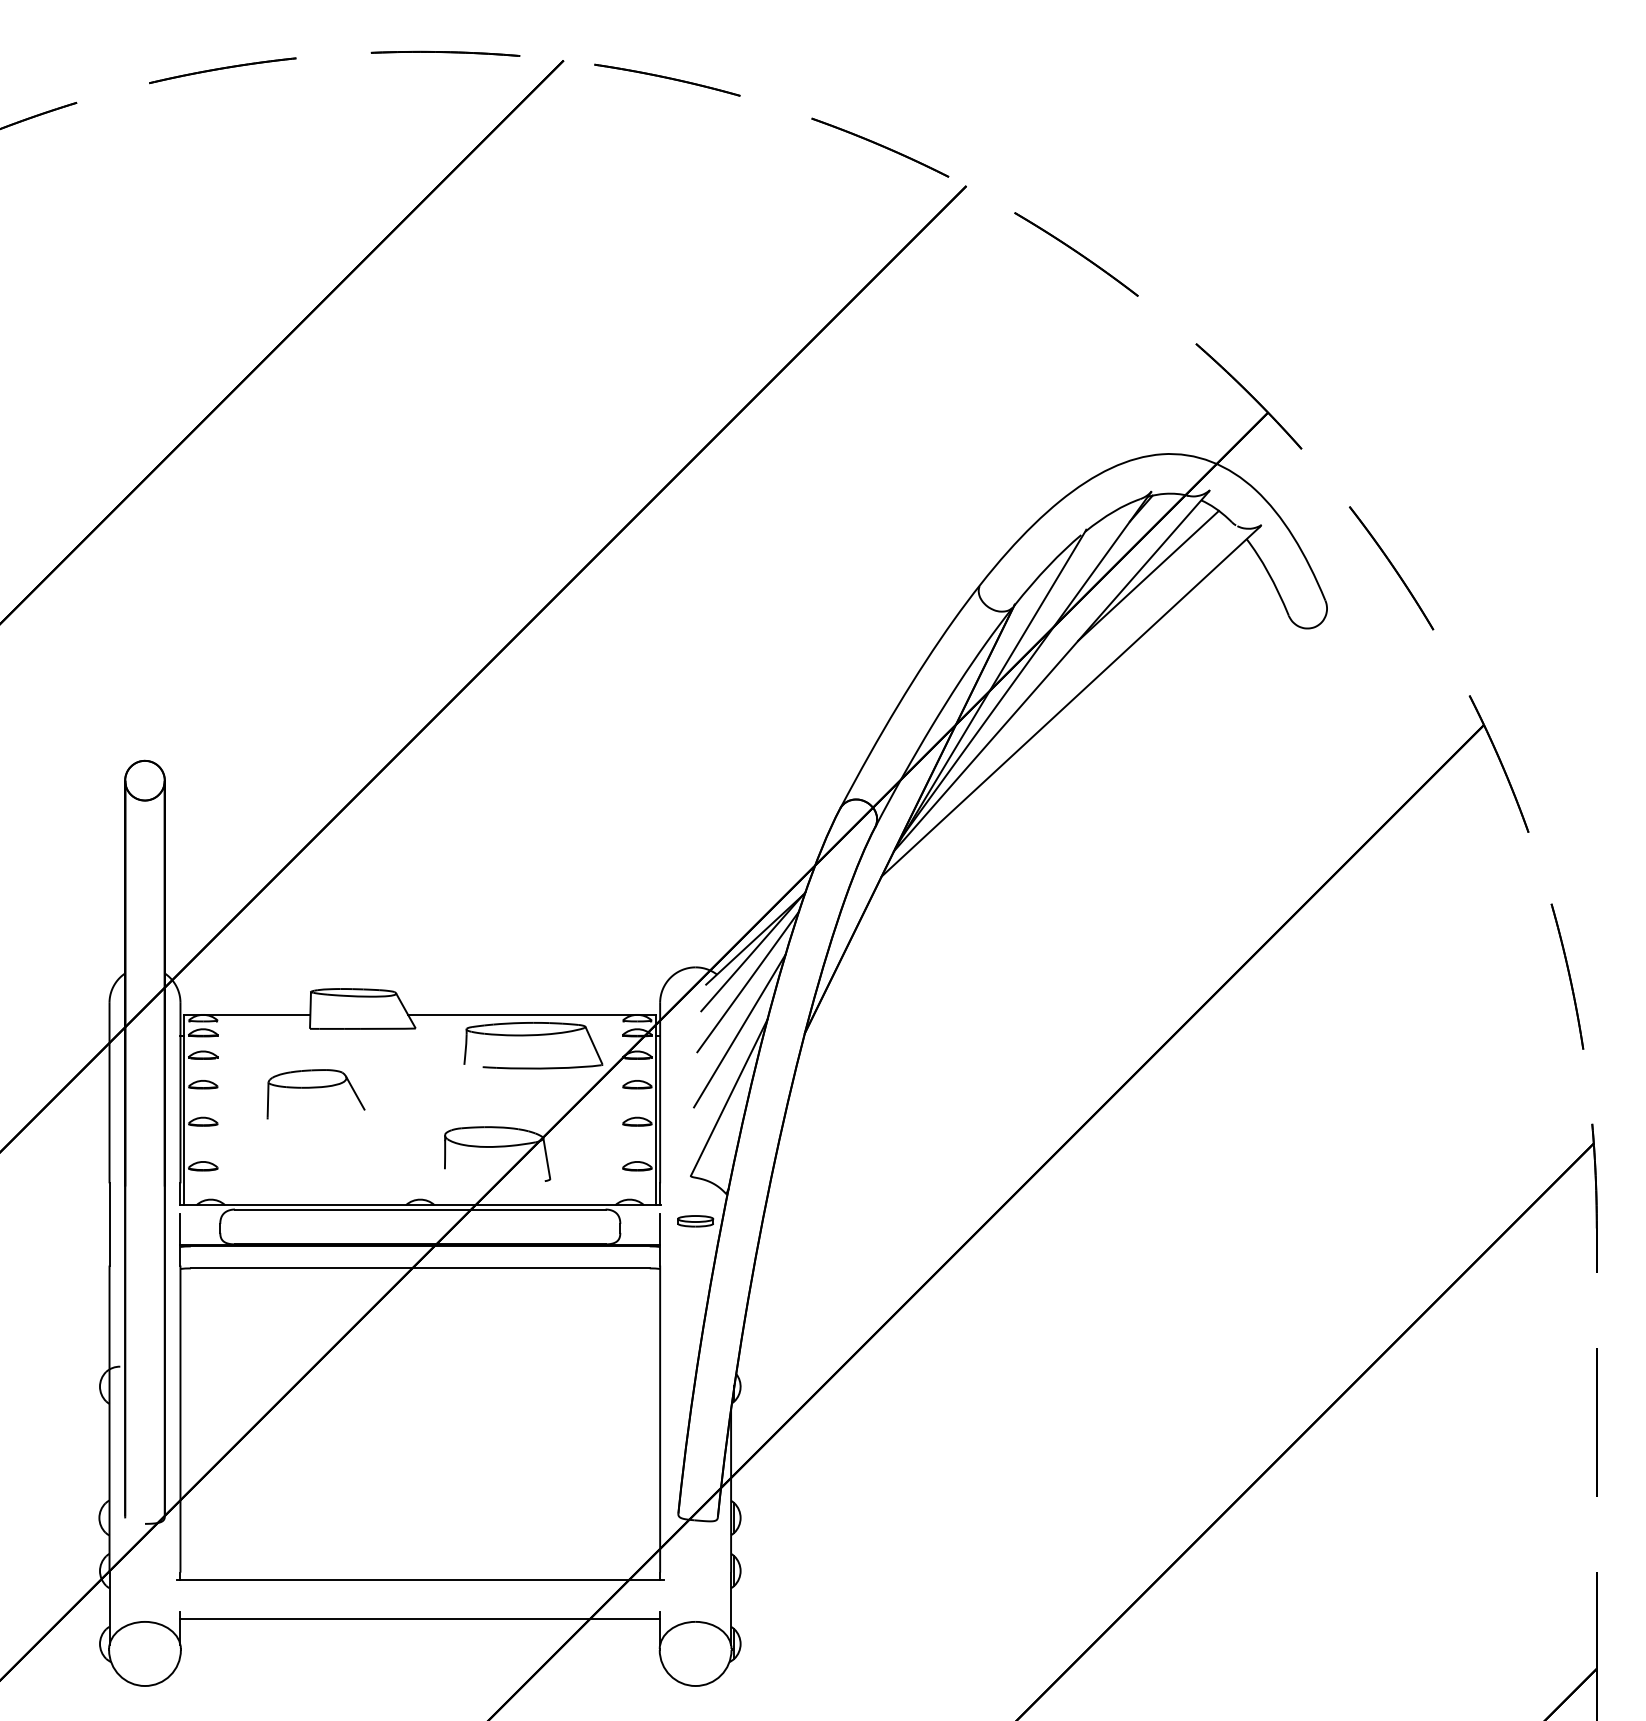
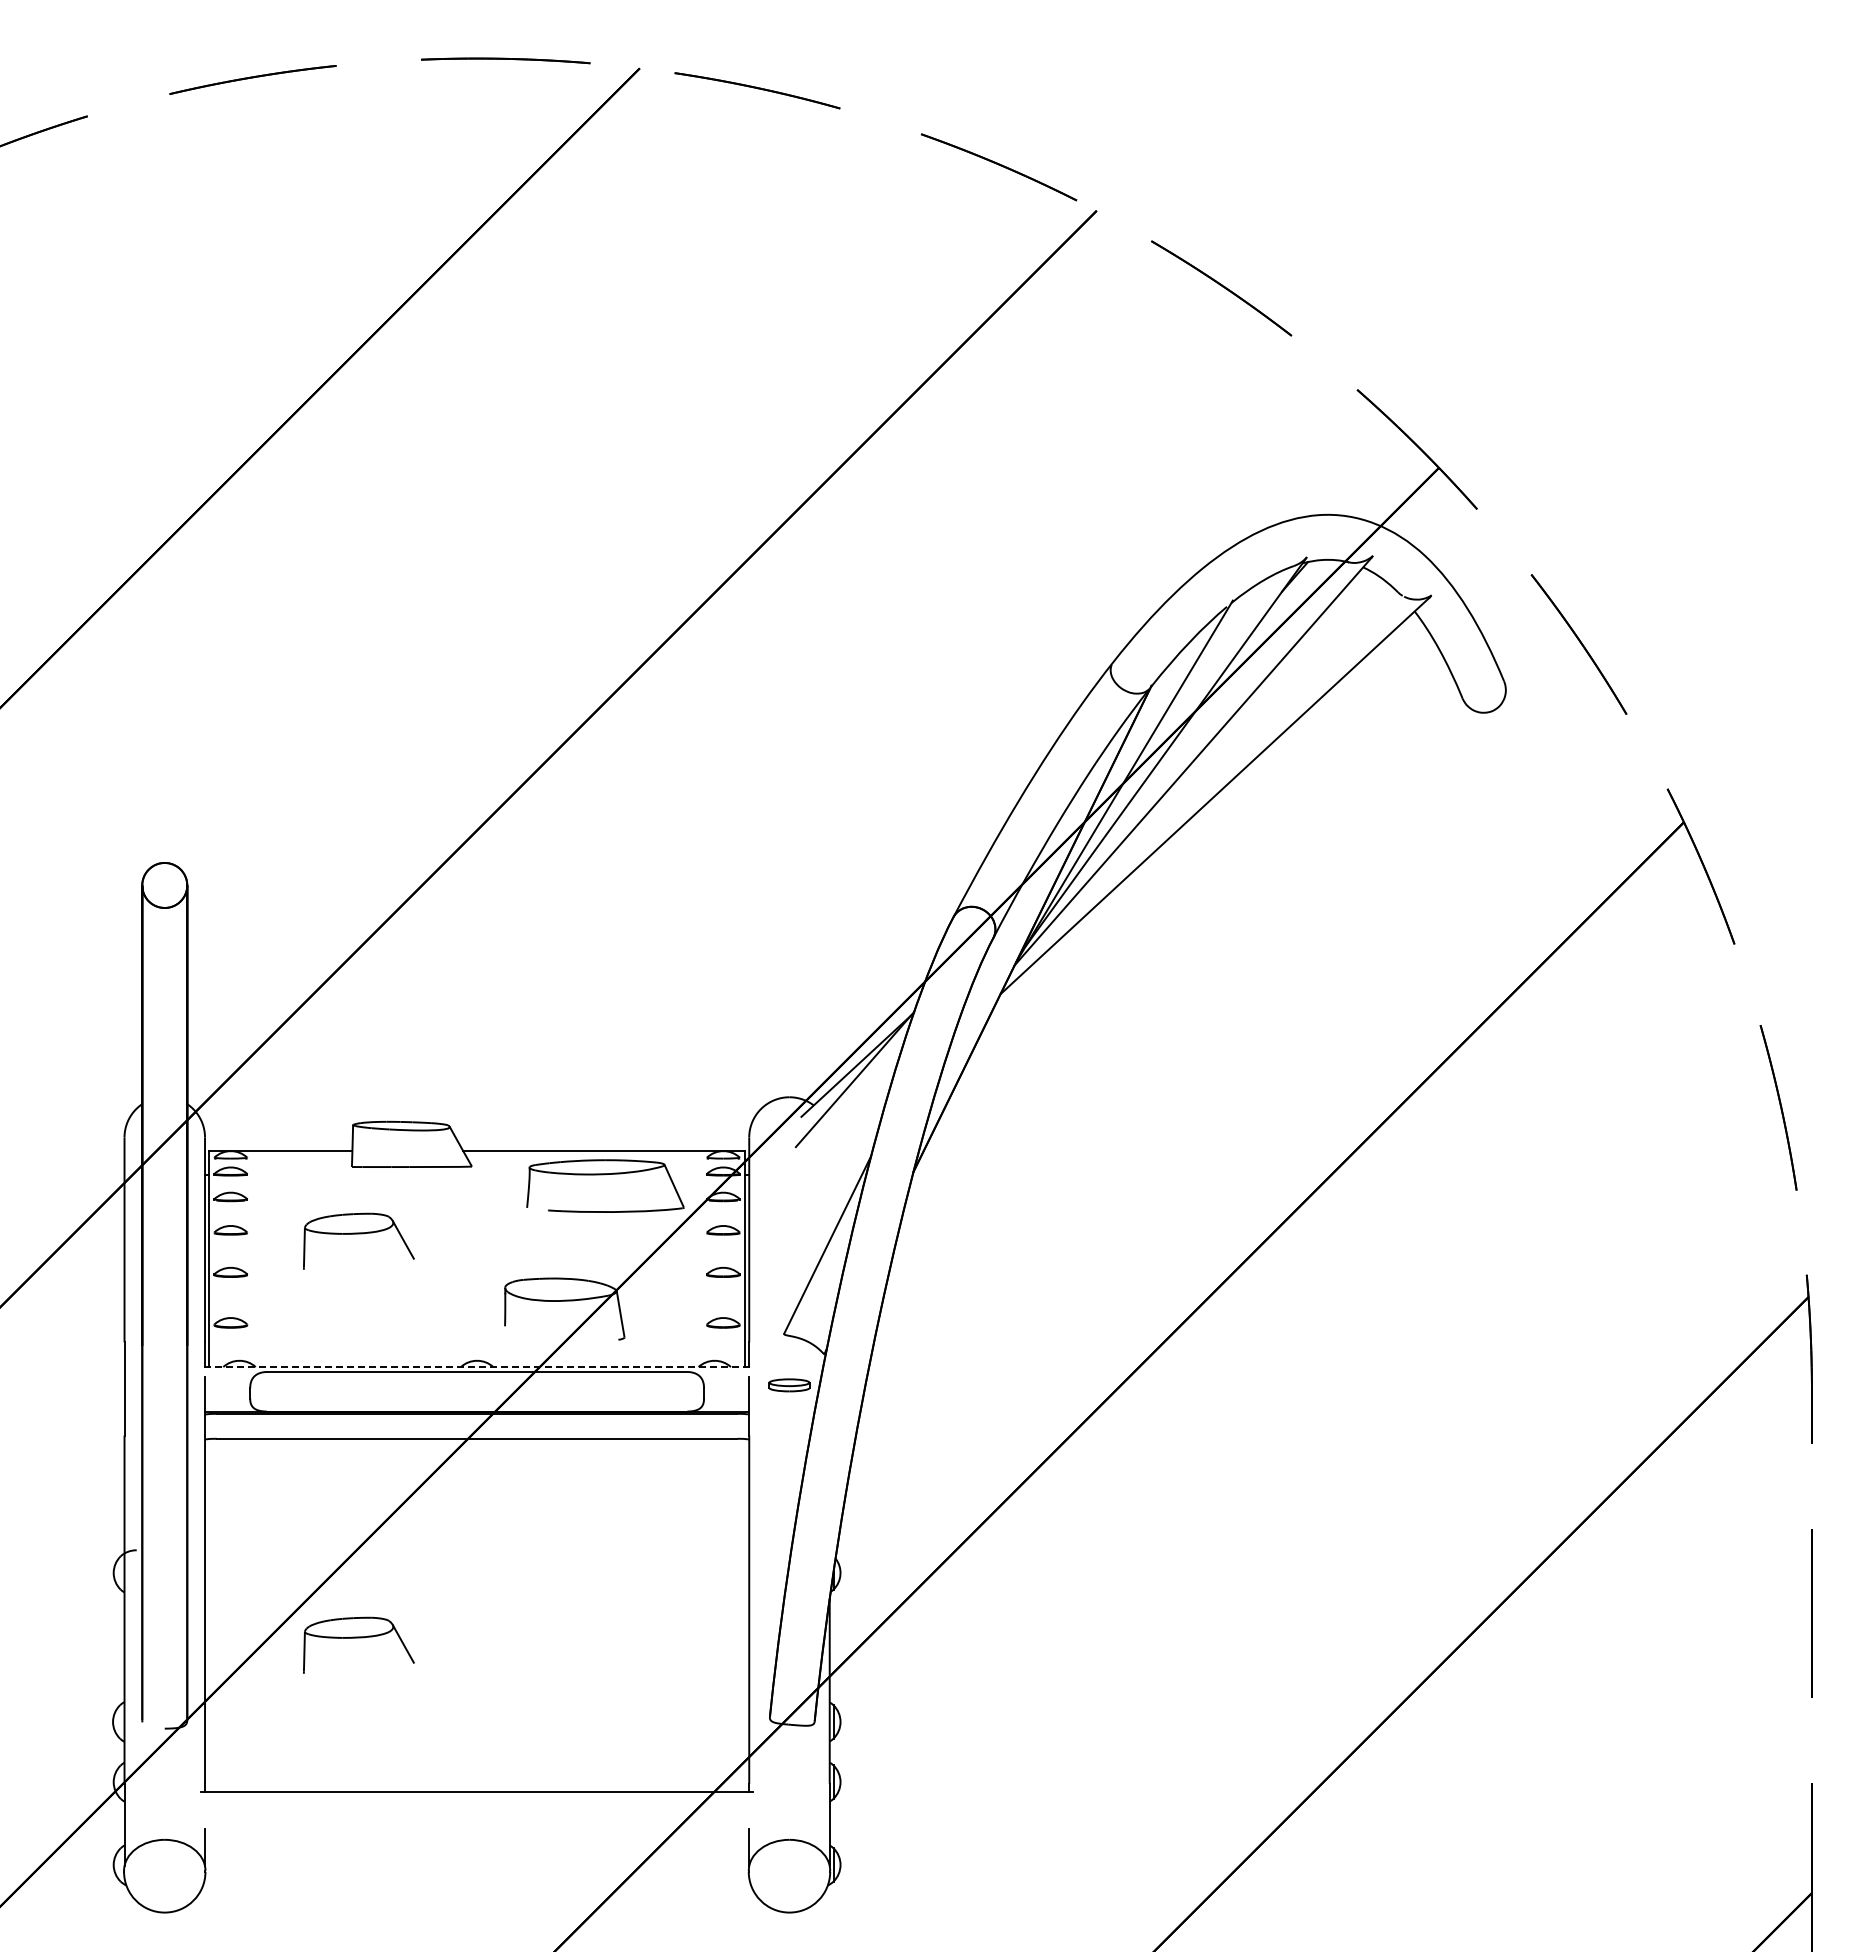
line: (1148, 575) -> (1303, 652), removed
line: (747, 981) -> (848, 1113), removed
line: (739, 1031) -> (839, 1169), removed
line: (420, 1205) -> (477, 1367), solid -> dashed
part: (315, 1449) -> (358, 1644), added
line: (420, 1618) -> (477, 1836), removed

